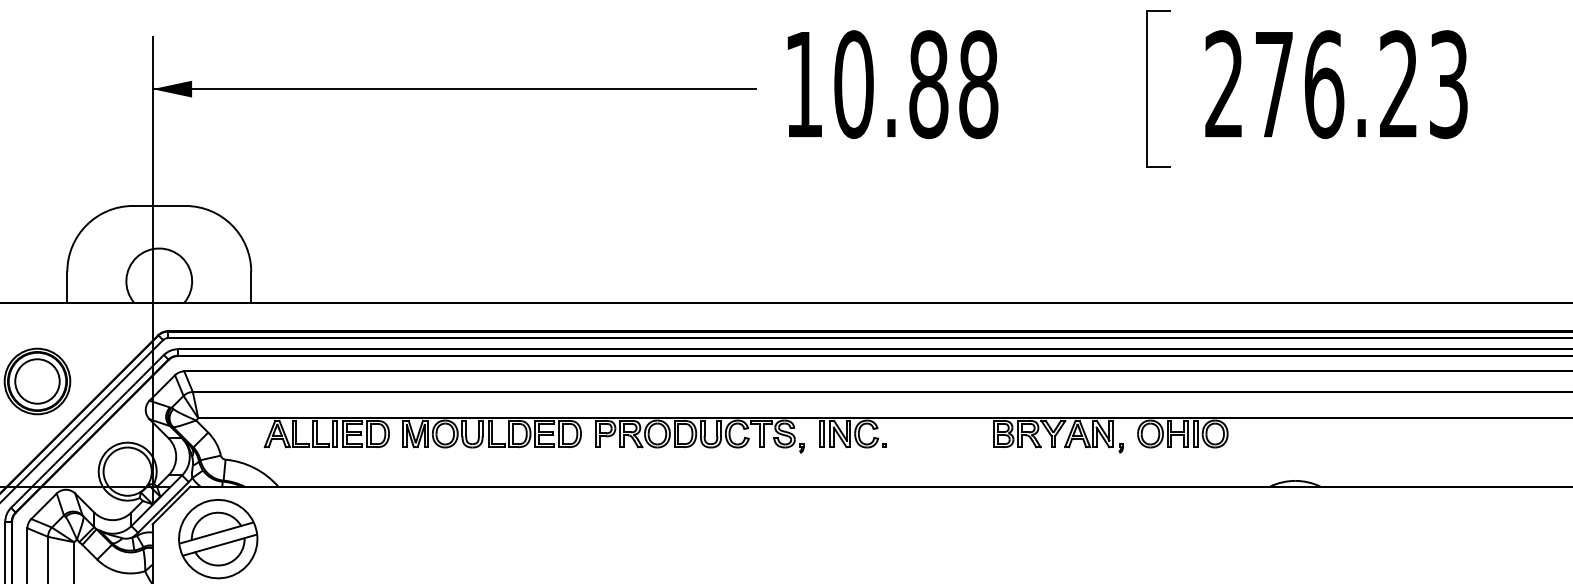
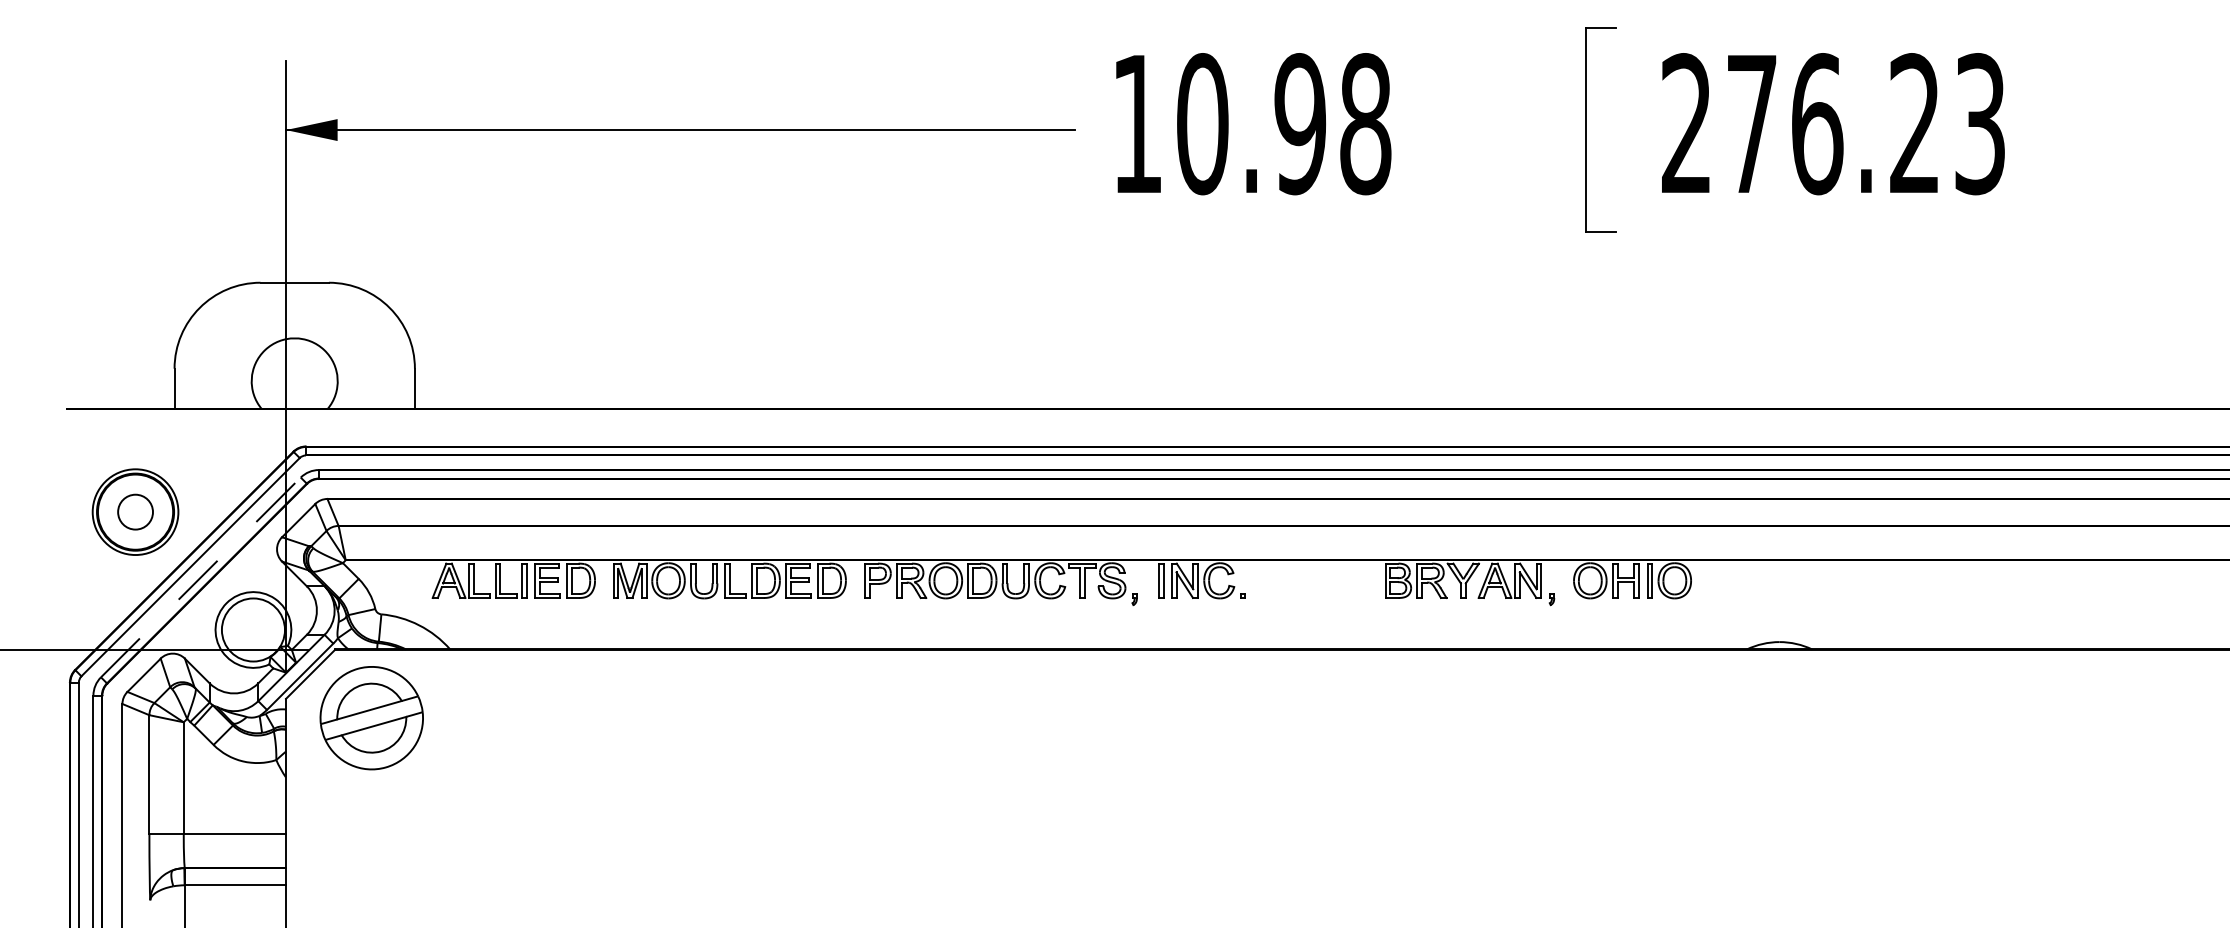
text: (928, 84) -> (1300, 124), 10.88 -> 10.98
circle: (37, 381) -> (135, 512), size x0.6
line: (87, 431) -> (201, 577), solid -> dashed

